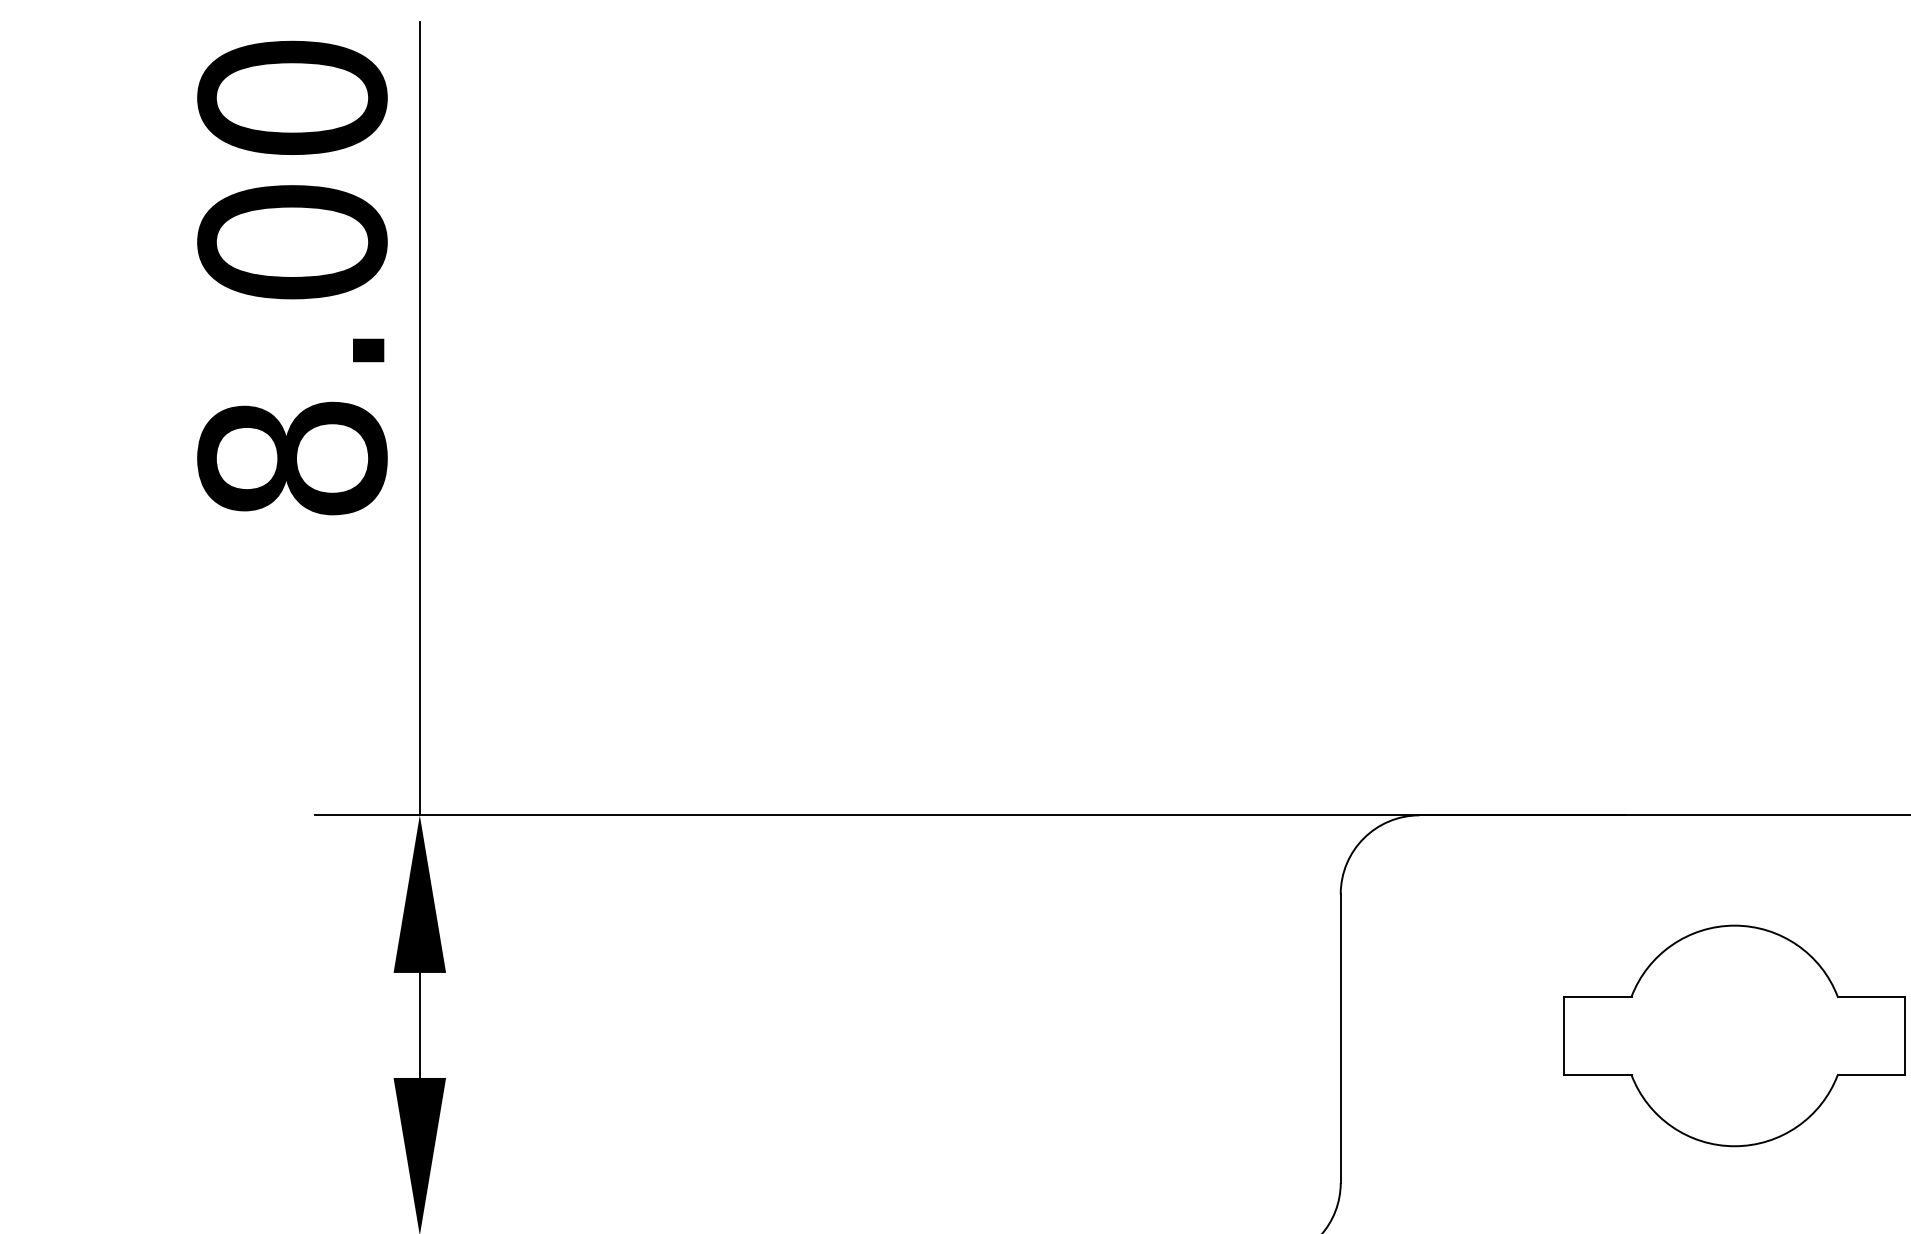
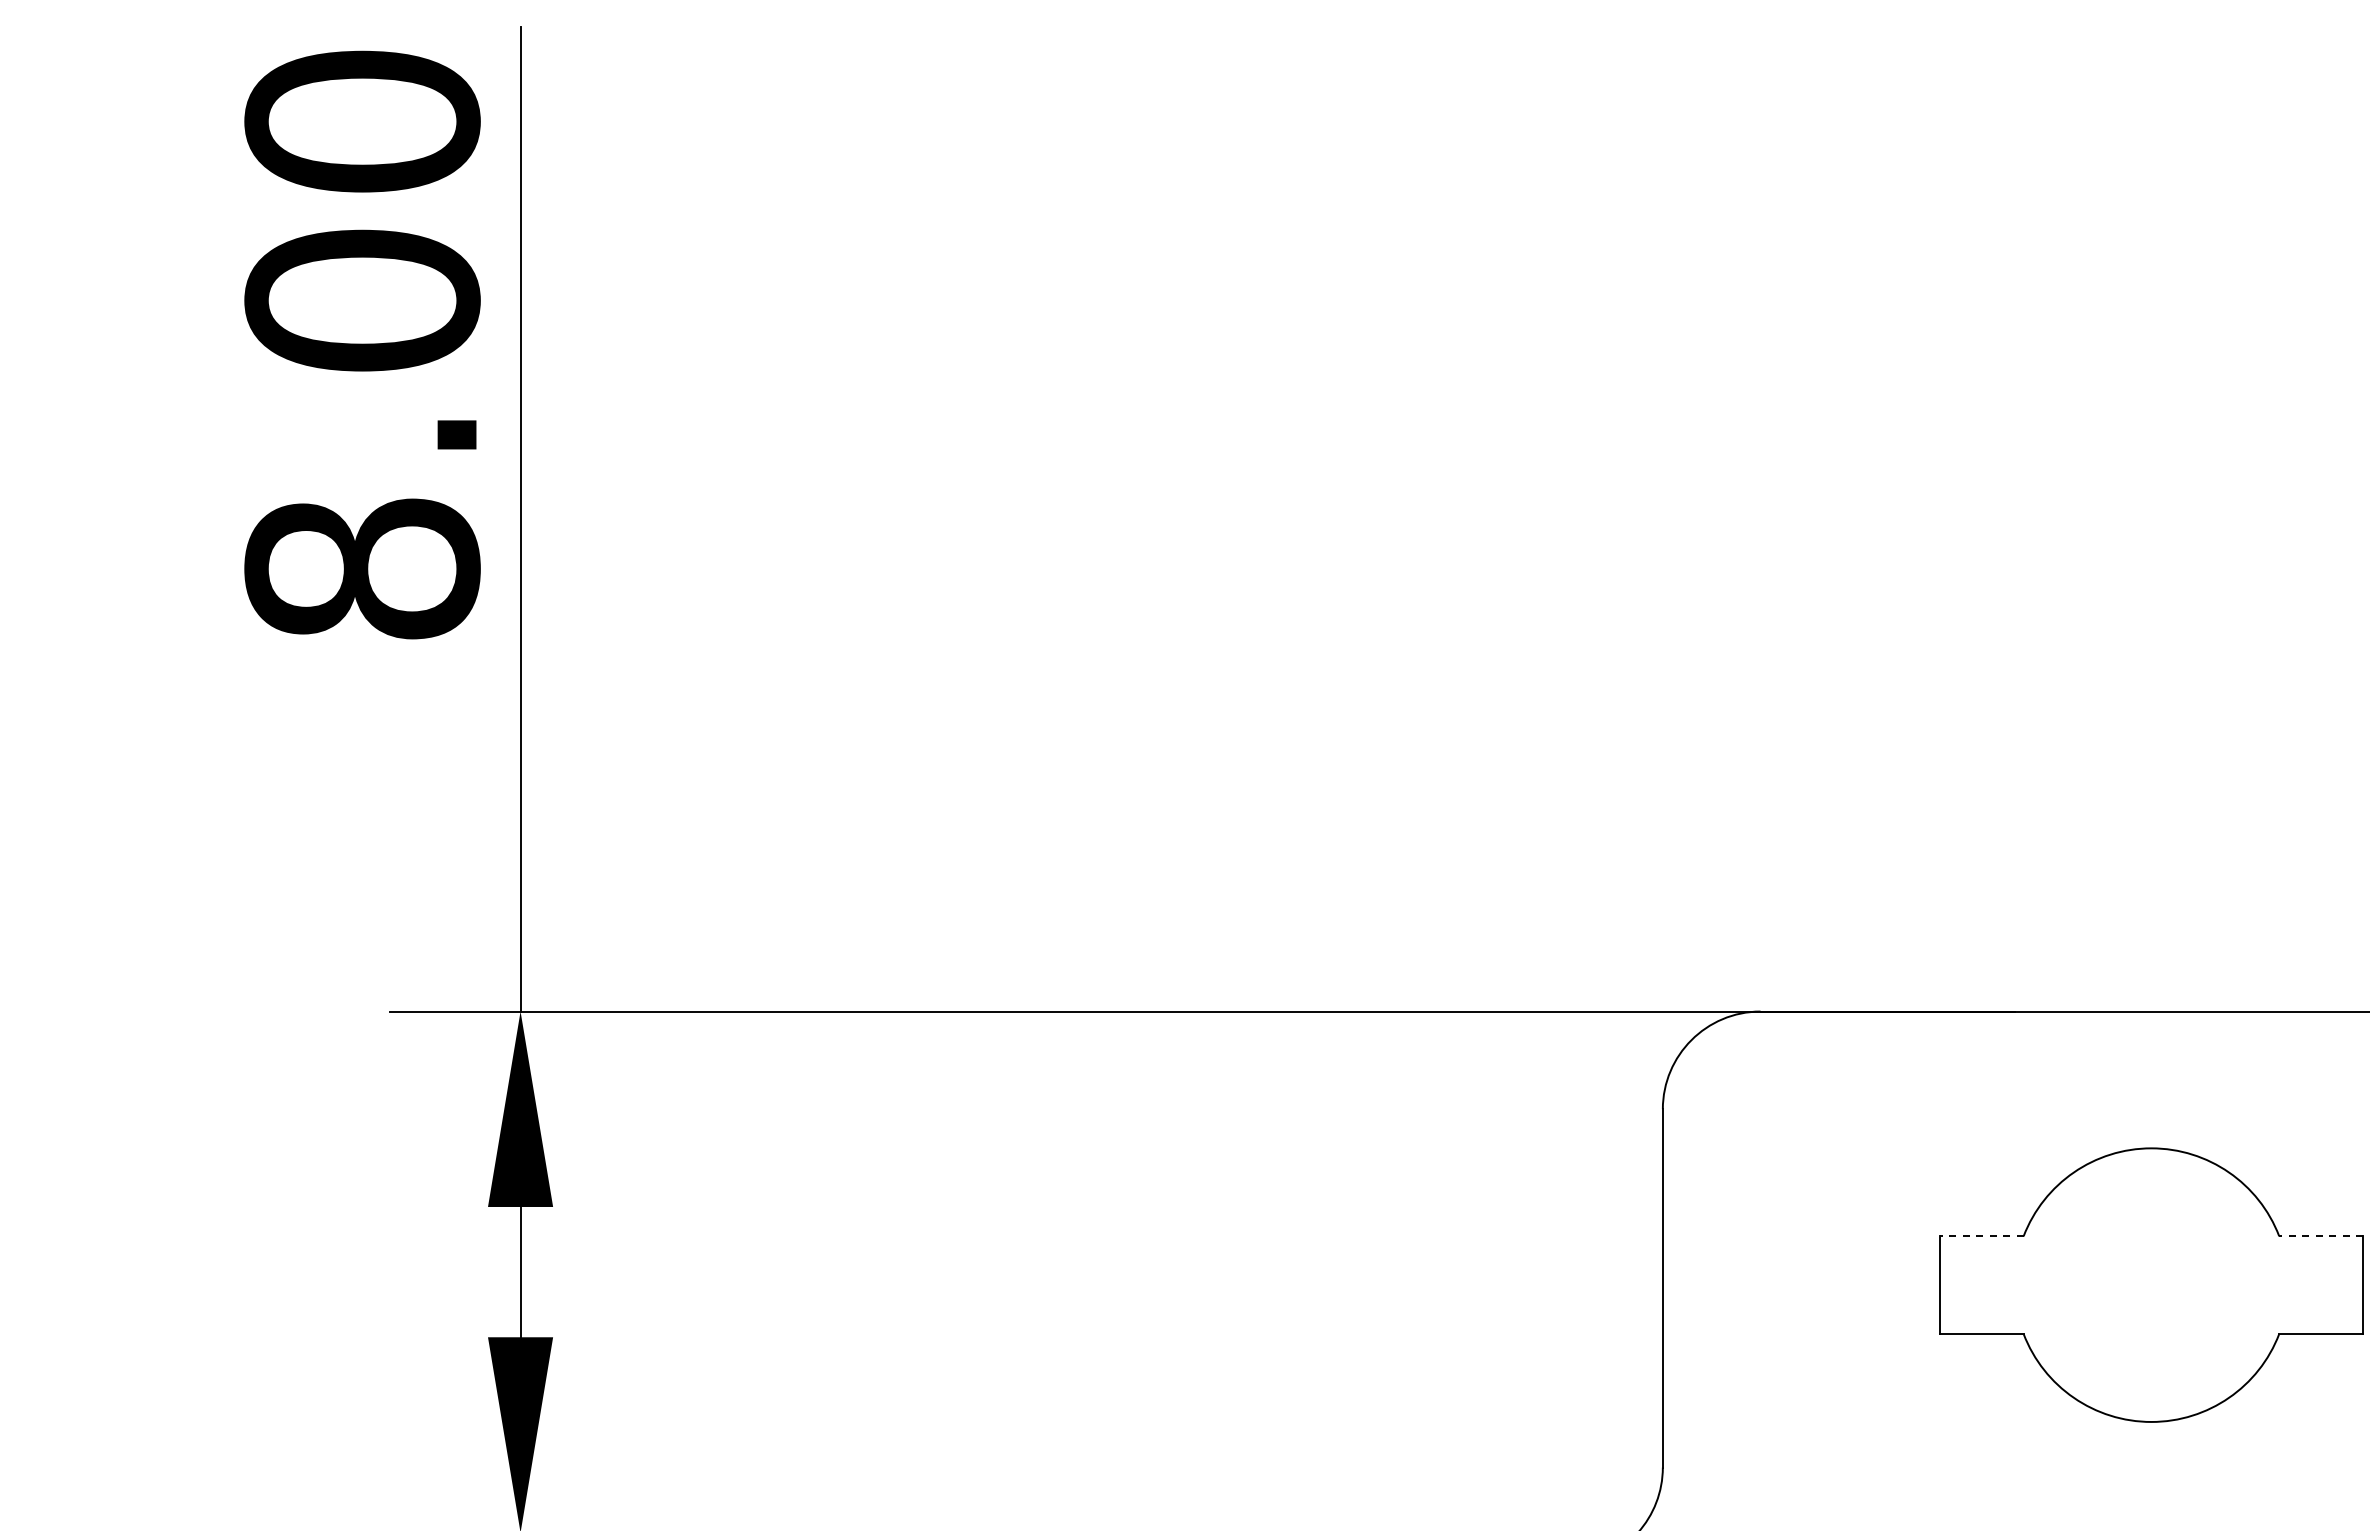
line: (1597, 996) -> (1981, 1236), solid -> dashed
line: (1871, 996) -> (2321, 1236), solid -> dashed

